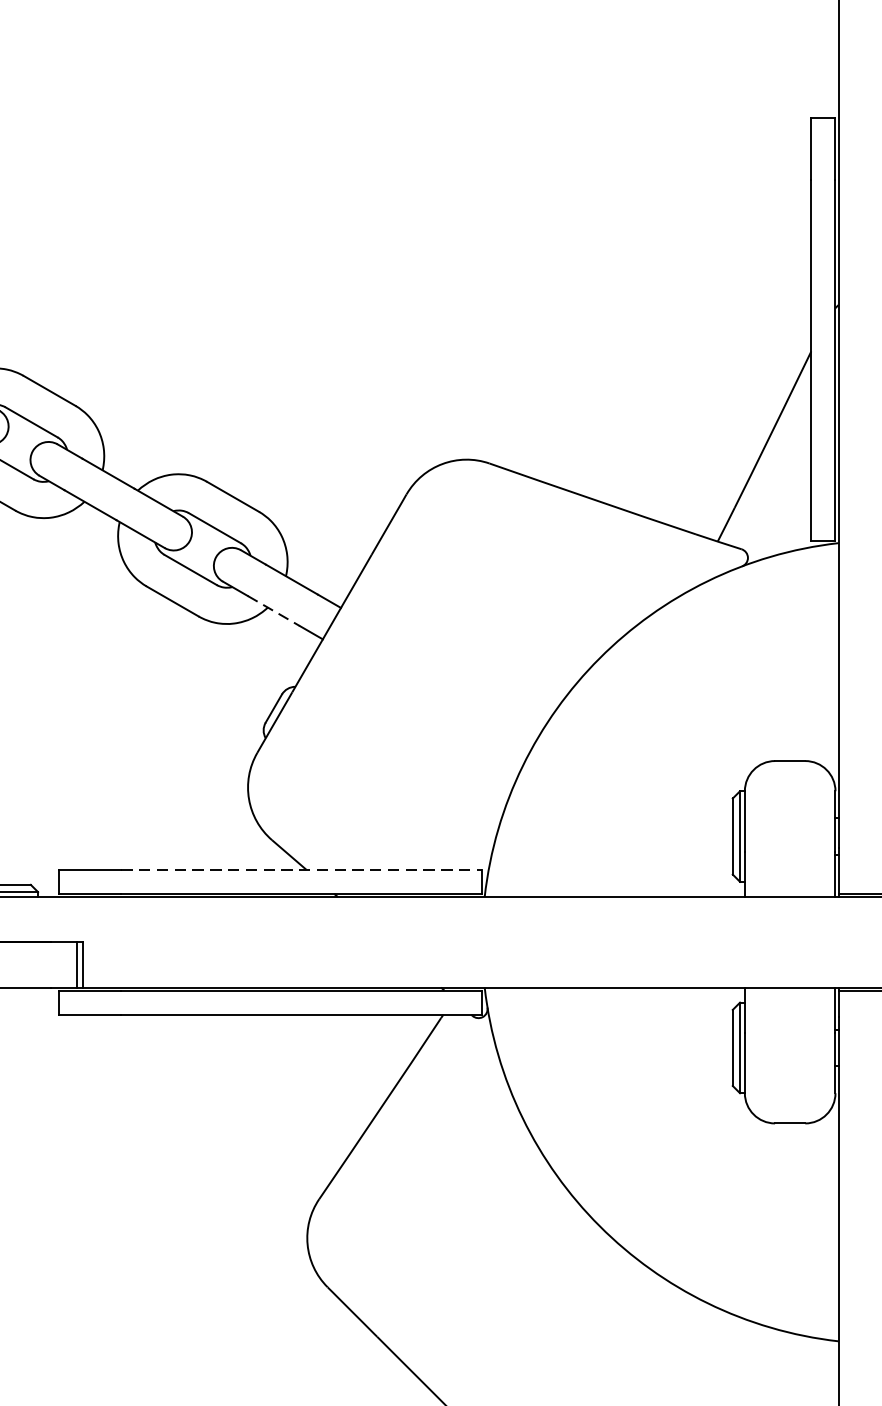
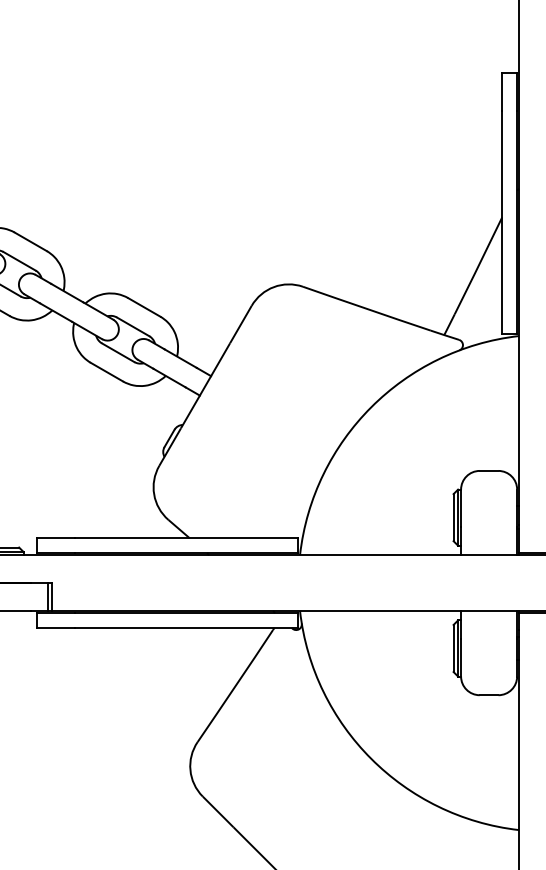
line: (273, 611) -> (169, 378), dashed -> solid
line: (301, 870) -> (186, 538), dashed -> solid

